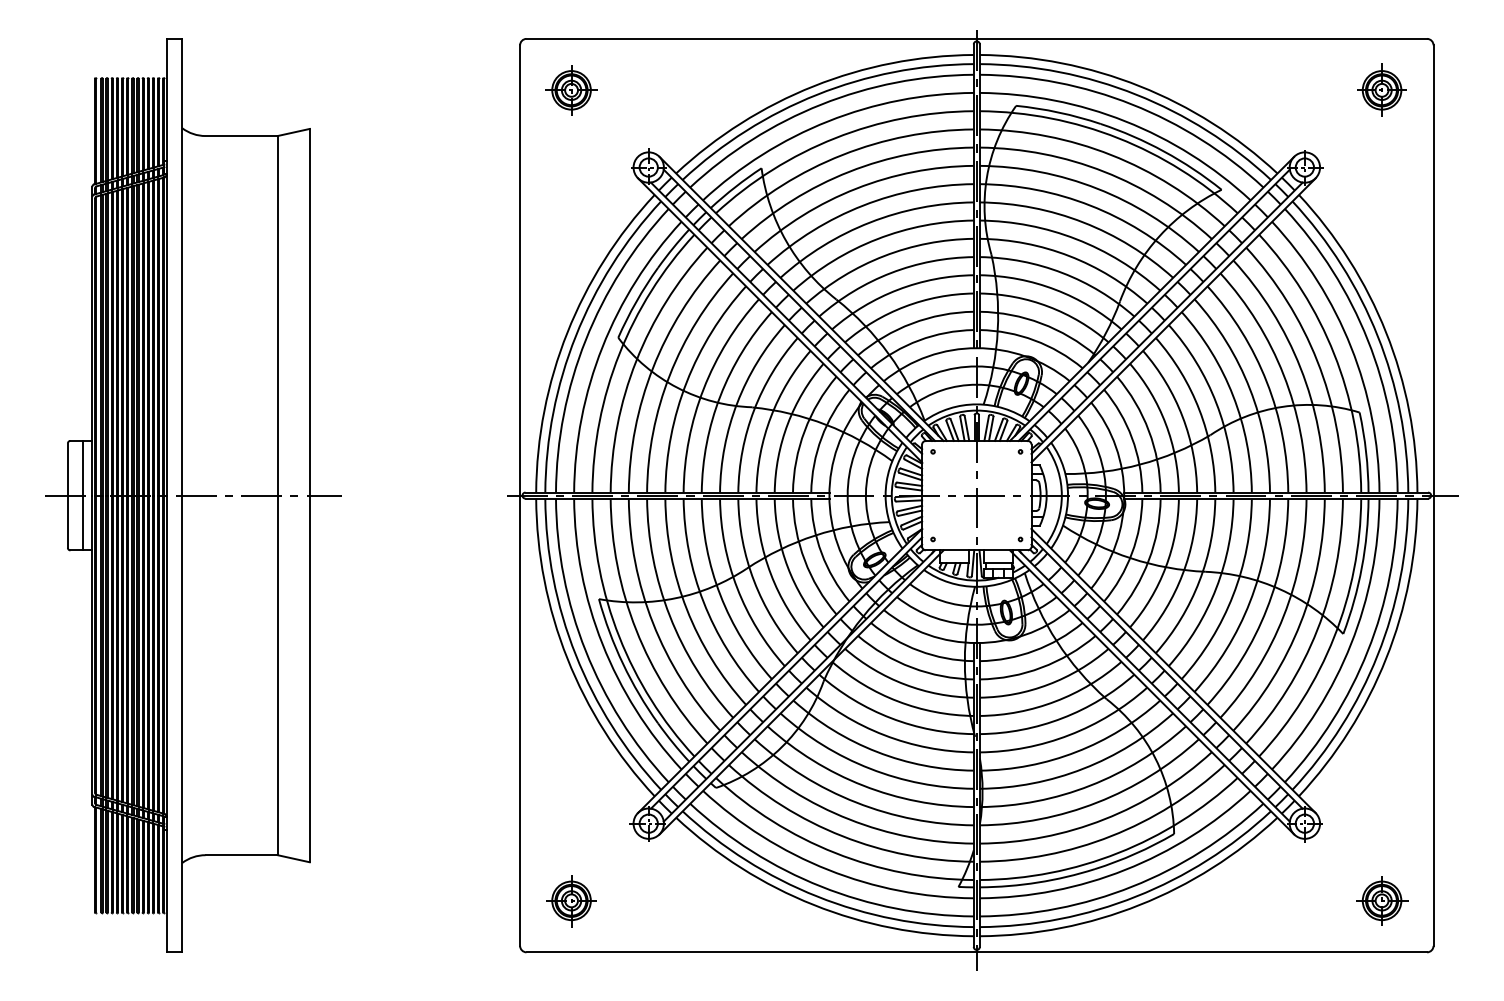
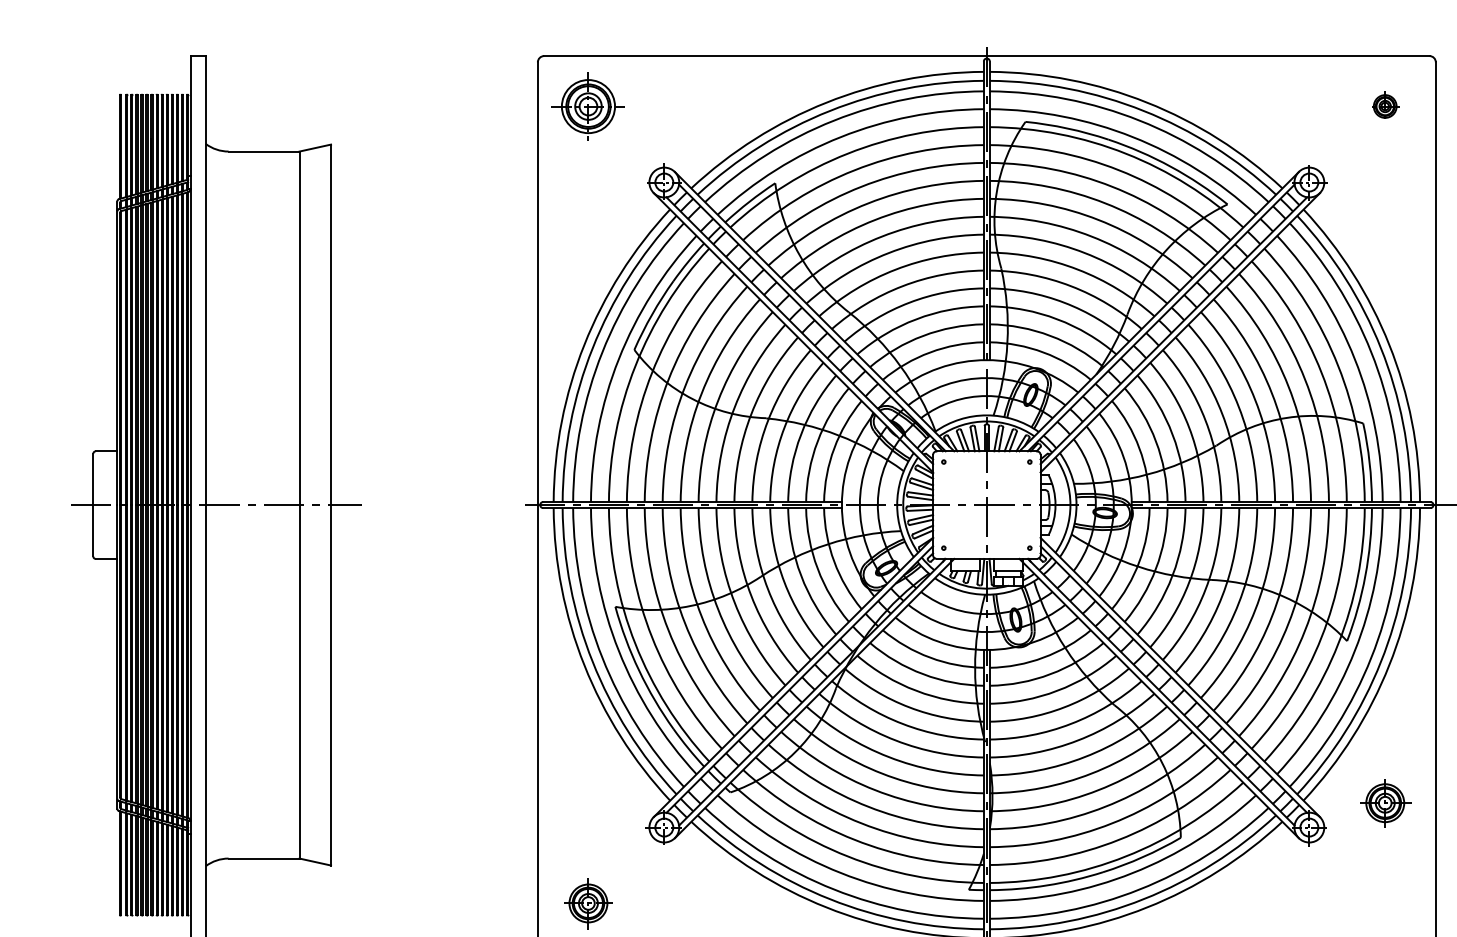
part: (1381, 89) -> (1384, 105), size x0.6
part: (571, 90) -> (588, 106), size x1.4
line: (83, 495) -> (108, 504), removed
part: (1382, 900) -> (1385, 802), moved

